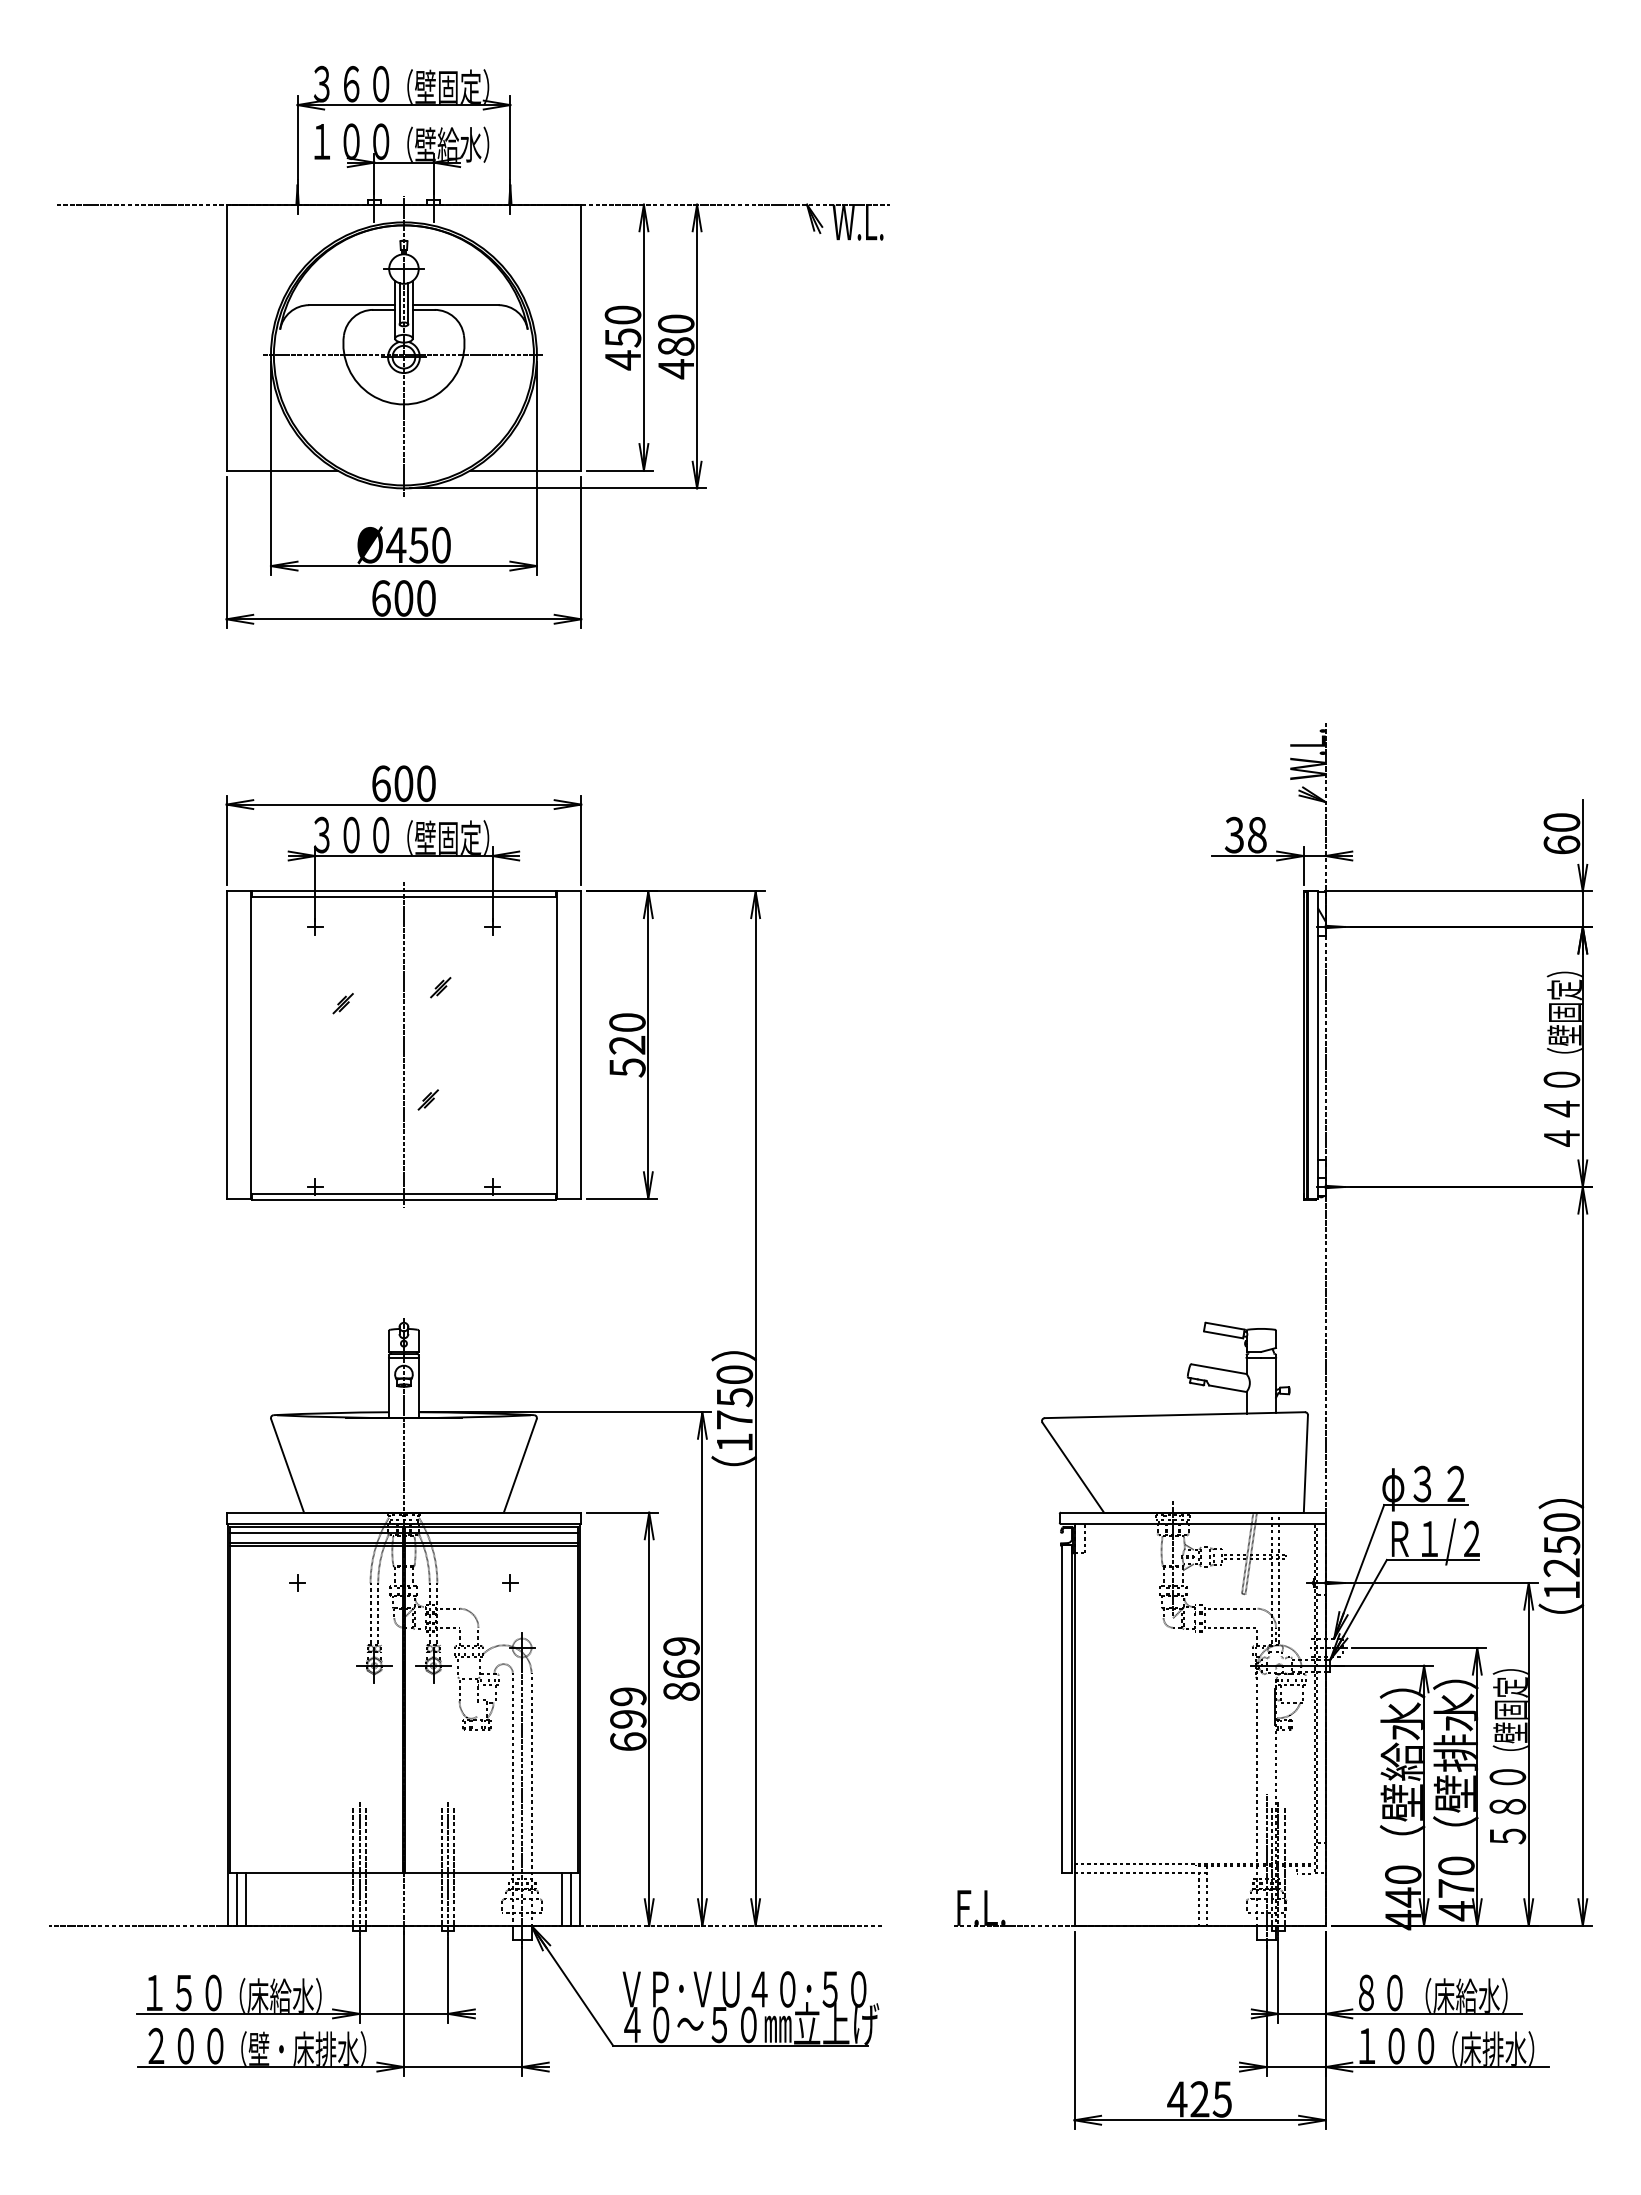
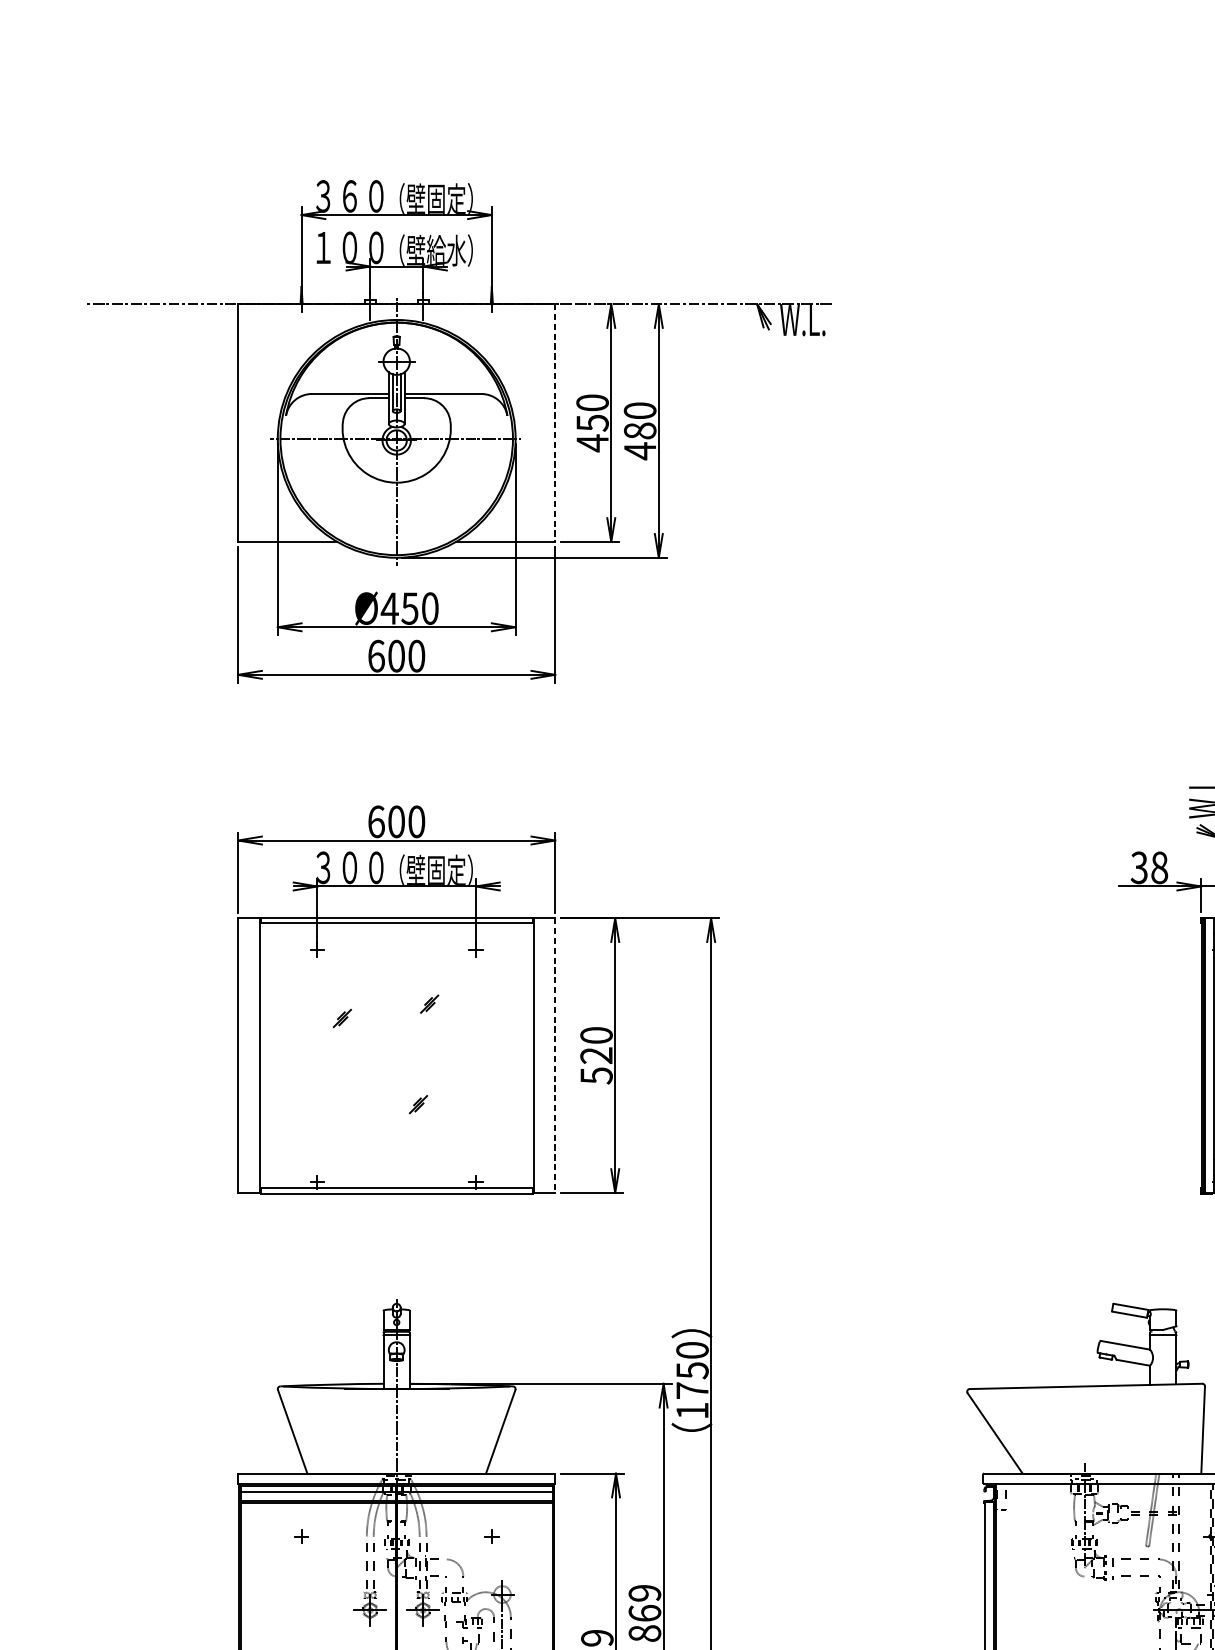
line: (581, 337) -> (555, 422), solid -> dashed
line: (403, 1044) -> (396, 1055), removed
line: (581, 1045) -> (555, 1055), solid -> dashed

